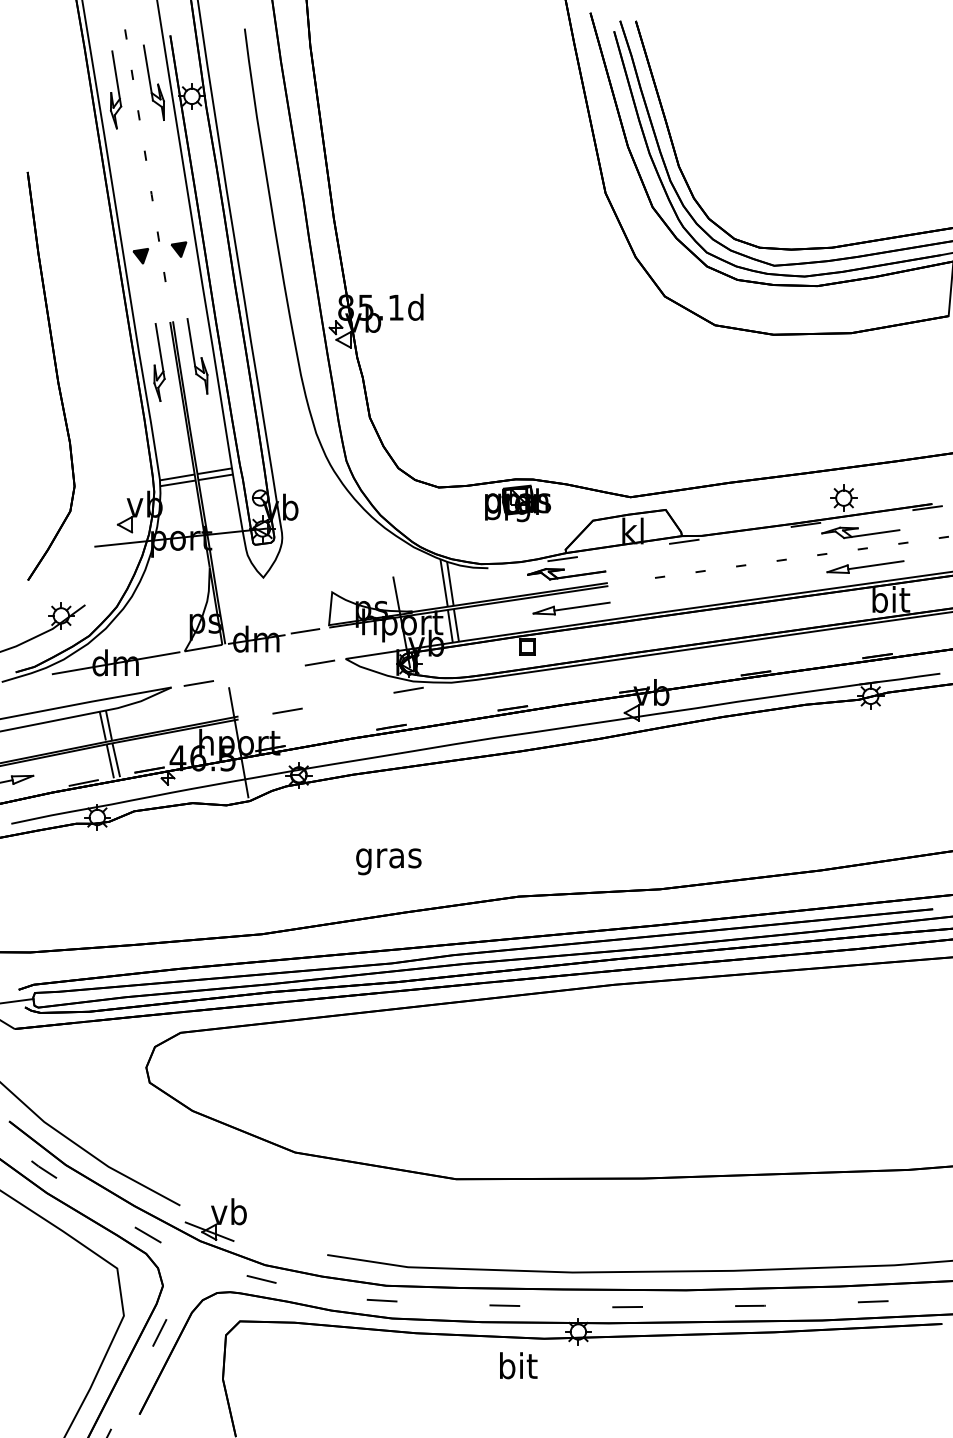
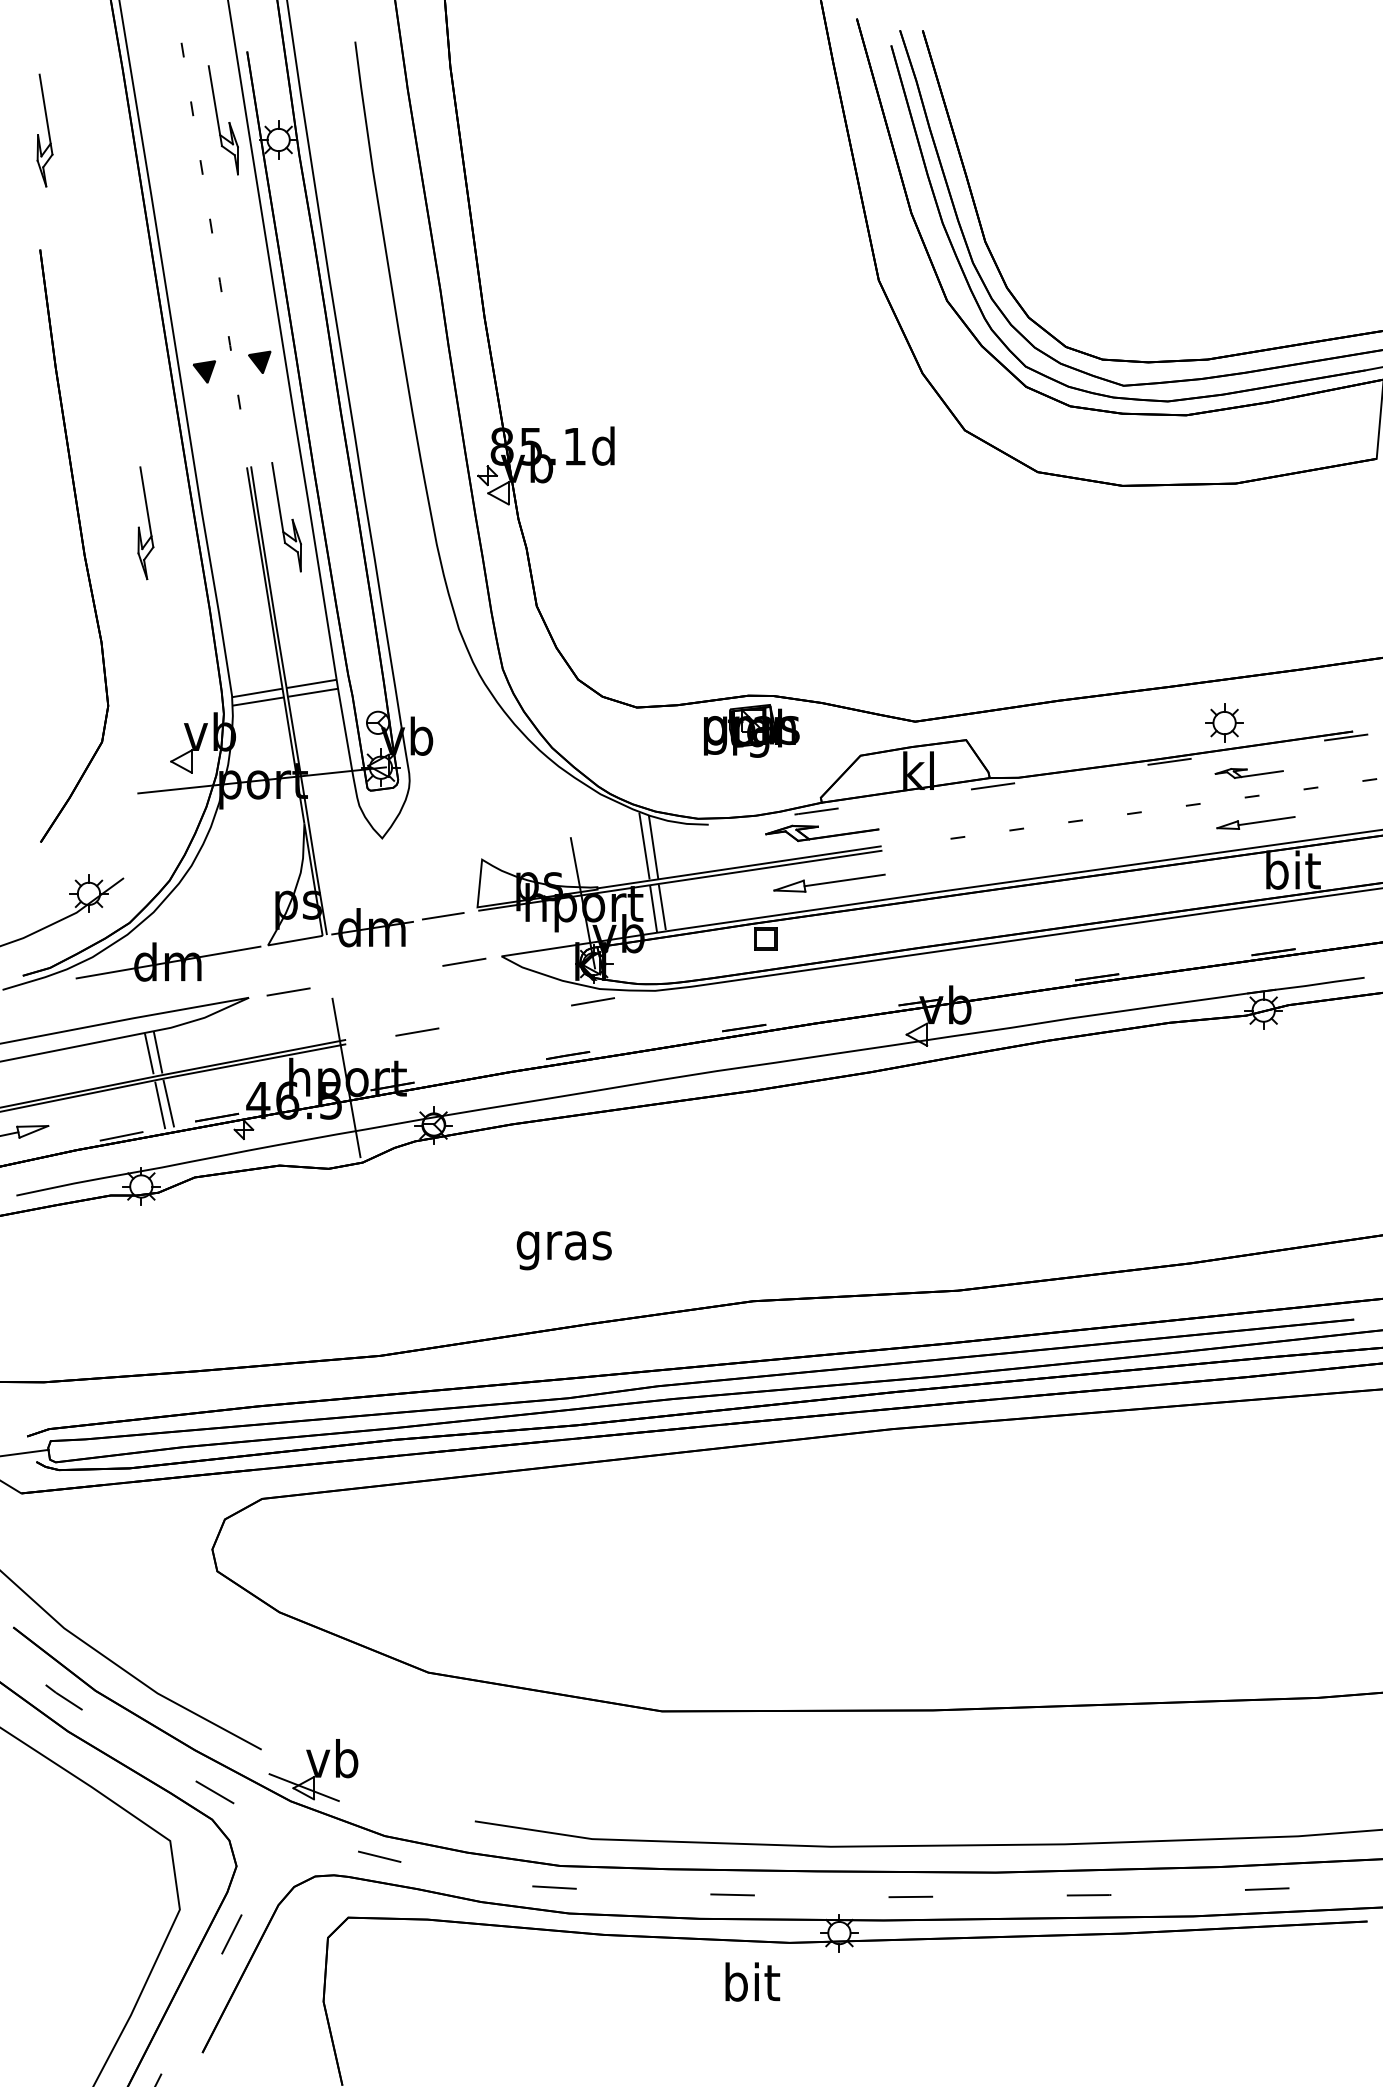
part: (115, 89) -> (44, 129), moved
part: (159, 362) -> (145, 523), moved
part: (860, 532) -> (1248, 772), size x0.6
part: (865, 566) -> (1256, 822), size x0.7

